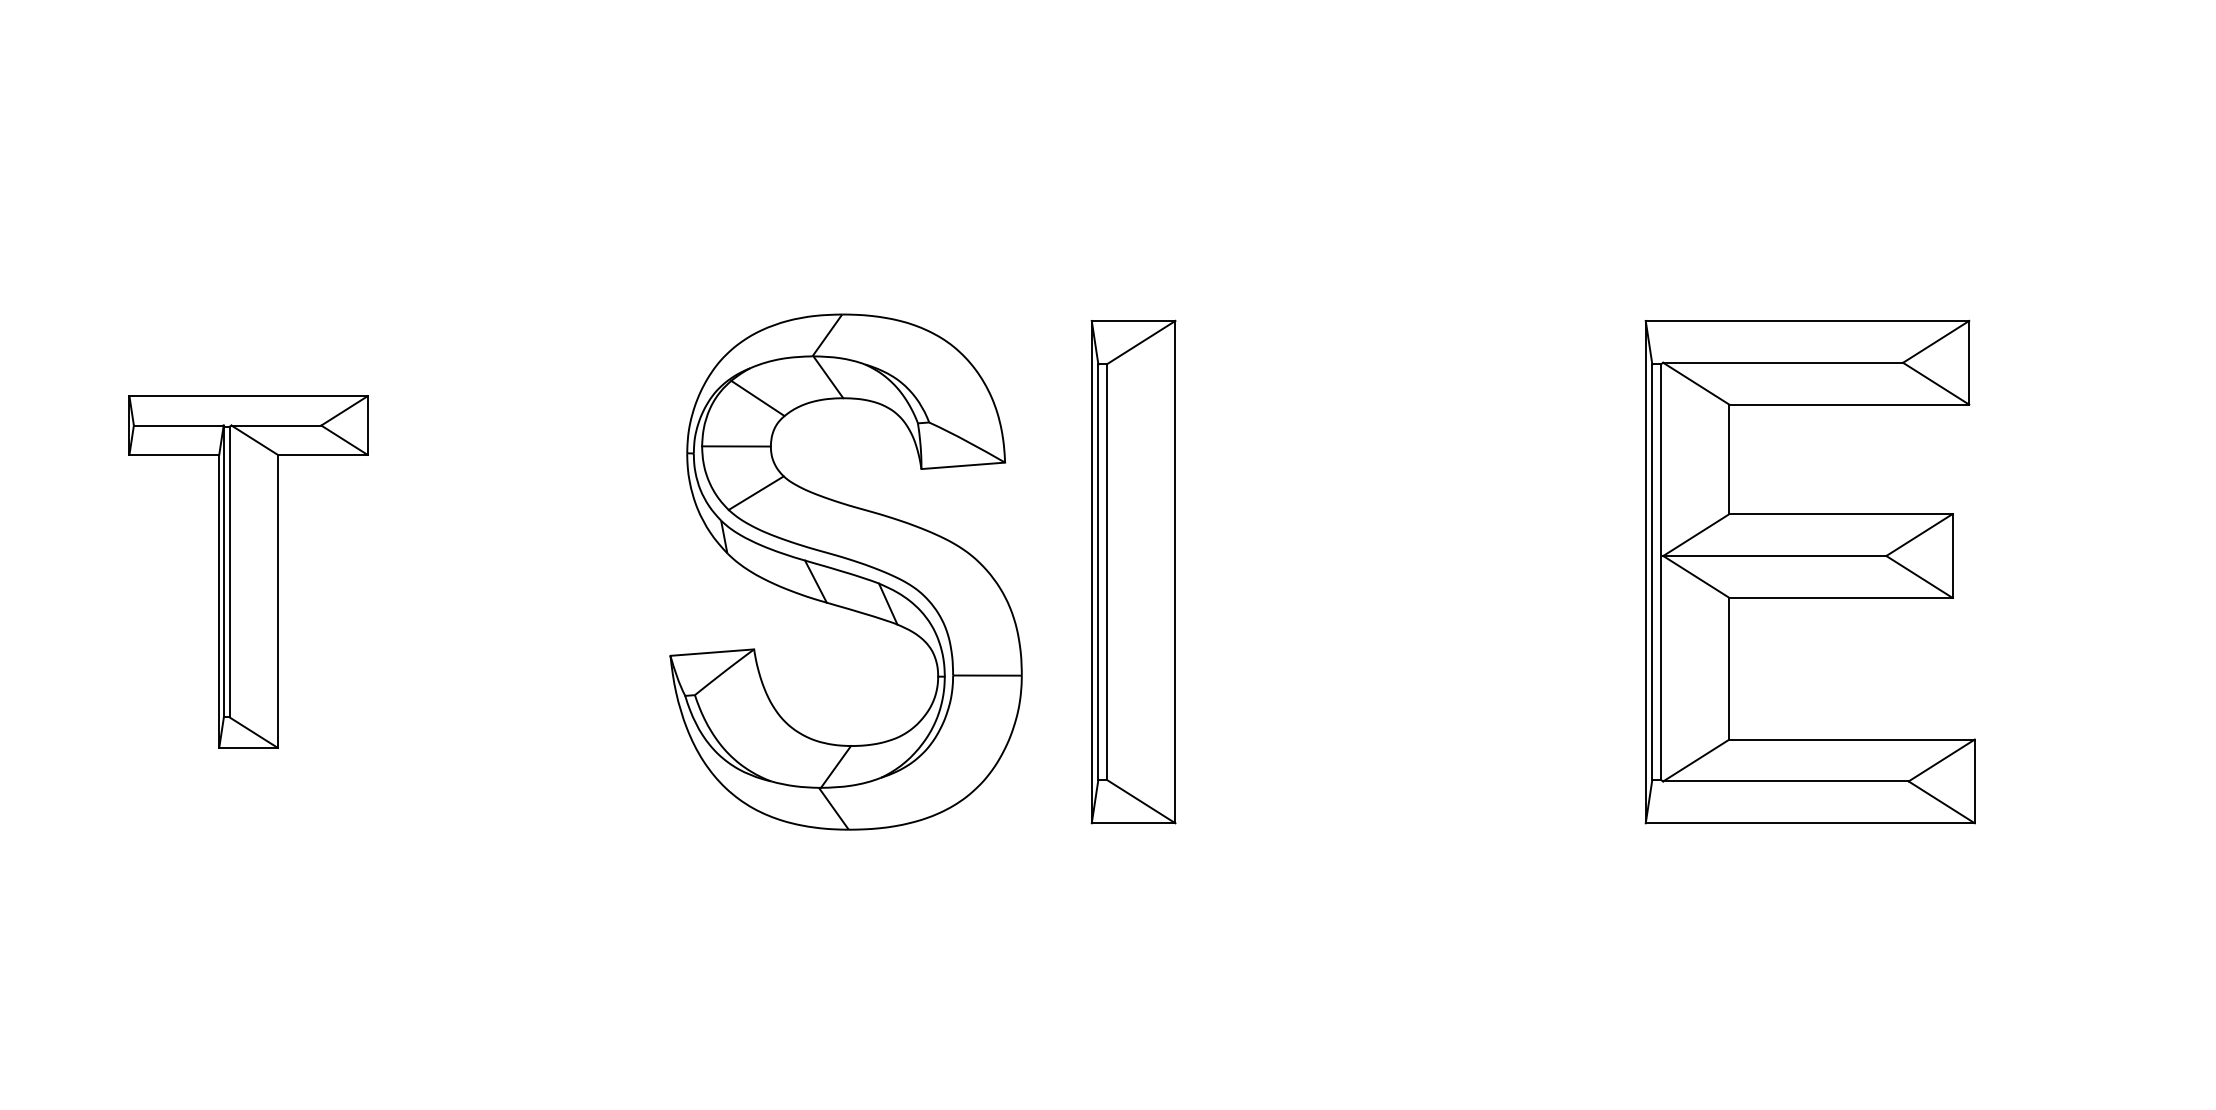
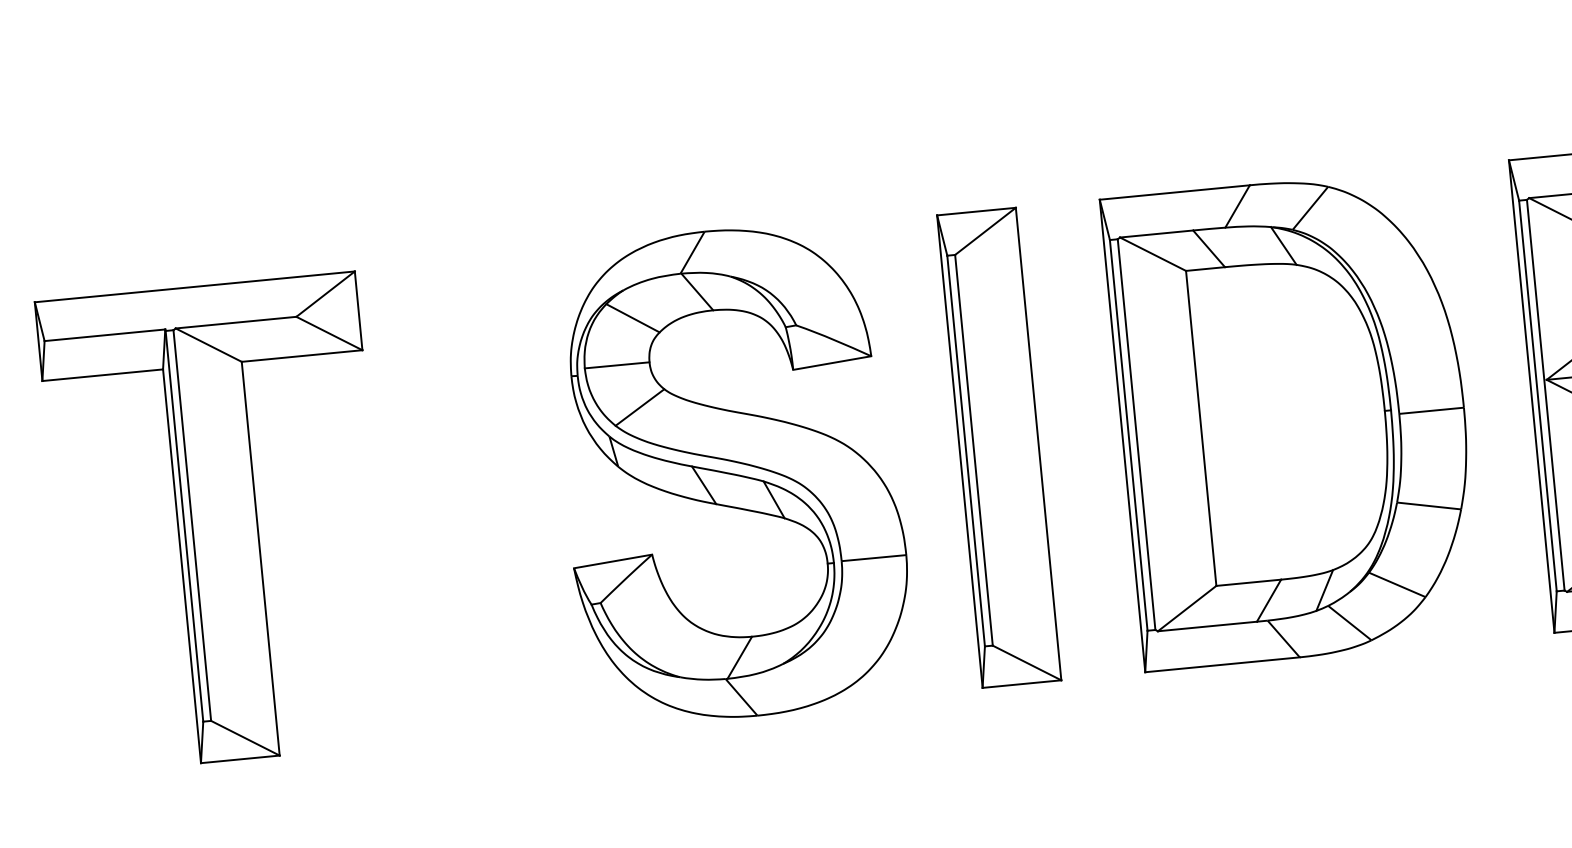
part: (248, 571) -> (217, 522), size x1.43
part: (845, 571) -> (731, 473), moved
part: (1133, 571) -> (999, 447), moved
part: (1391, 571) -> (1292, 419), added

